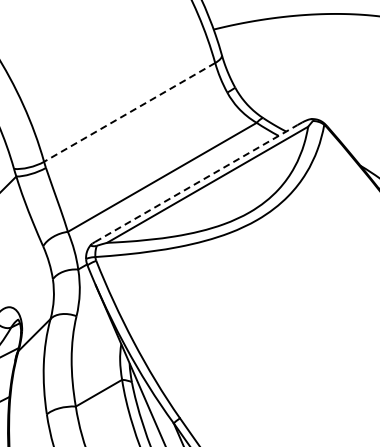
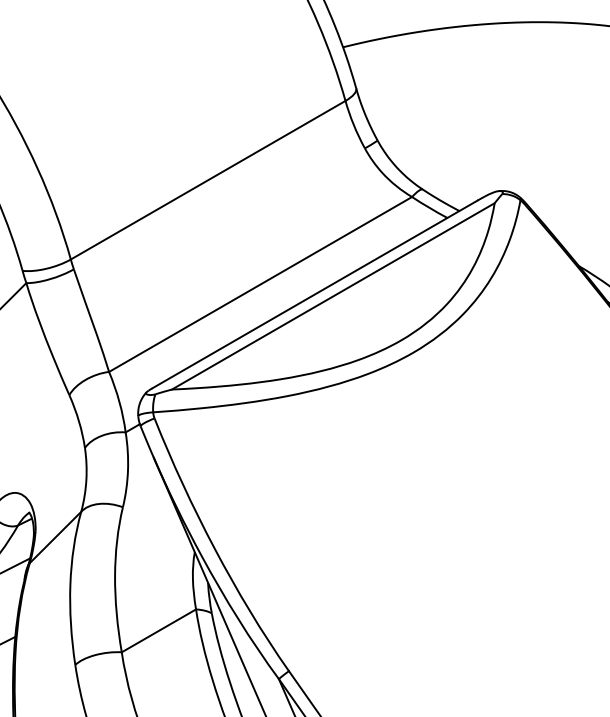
line: (129, 112) -> (207, 180), dashed -> solid
line: (196, 183) -> (315, 294), dashed -> solid

